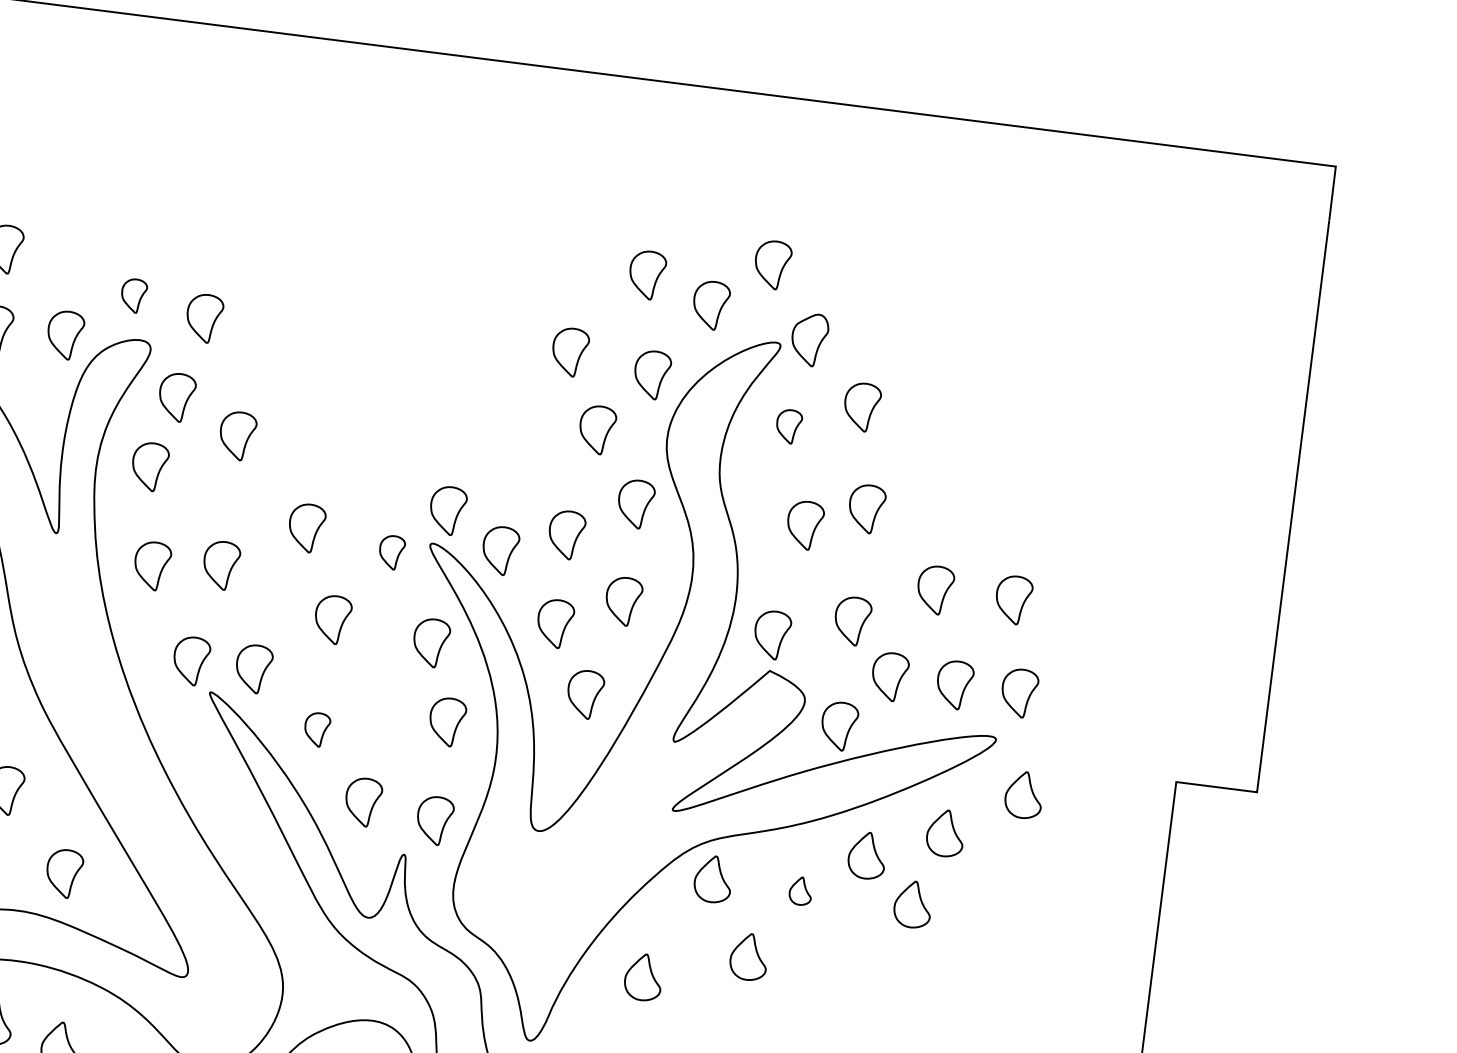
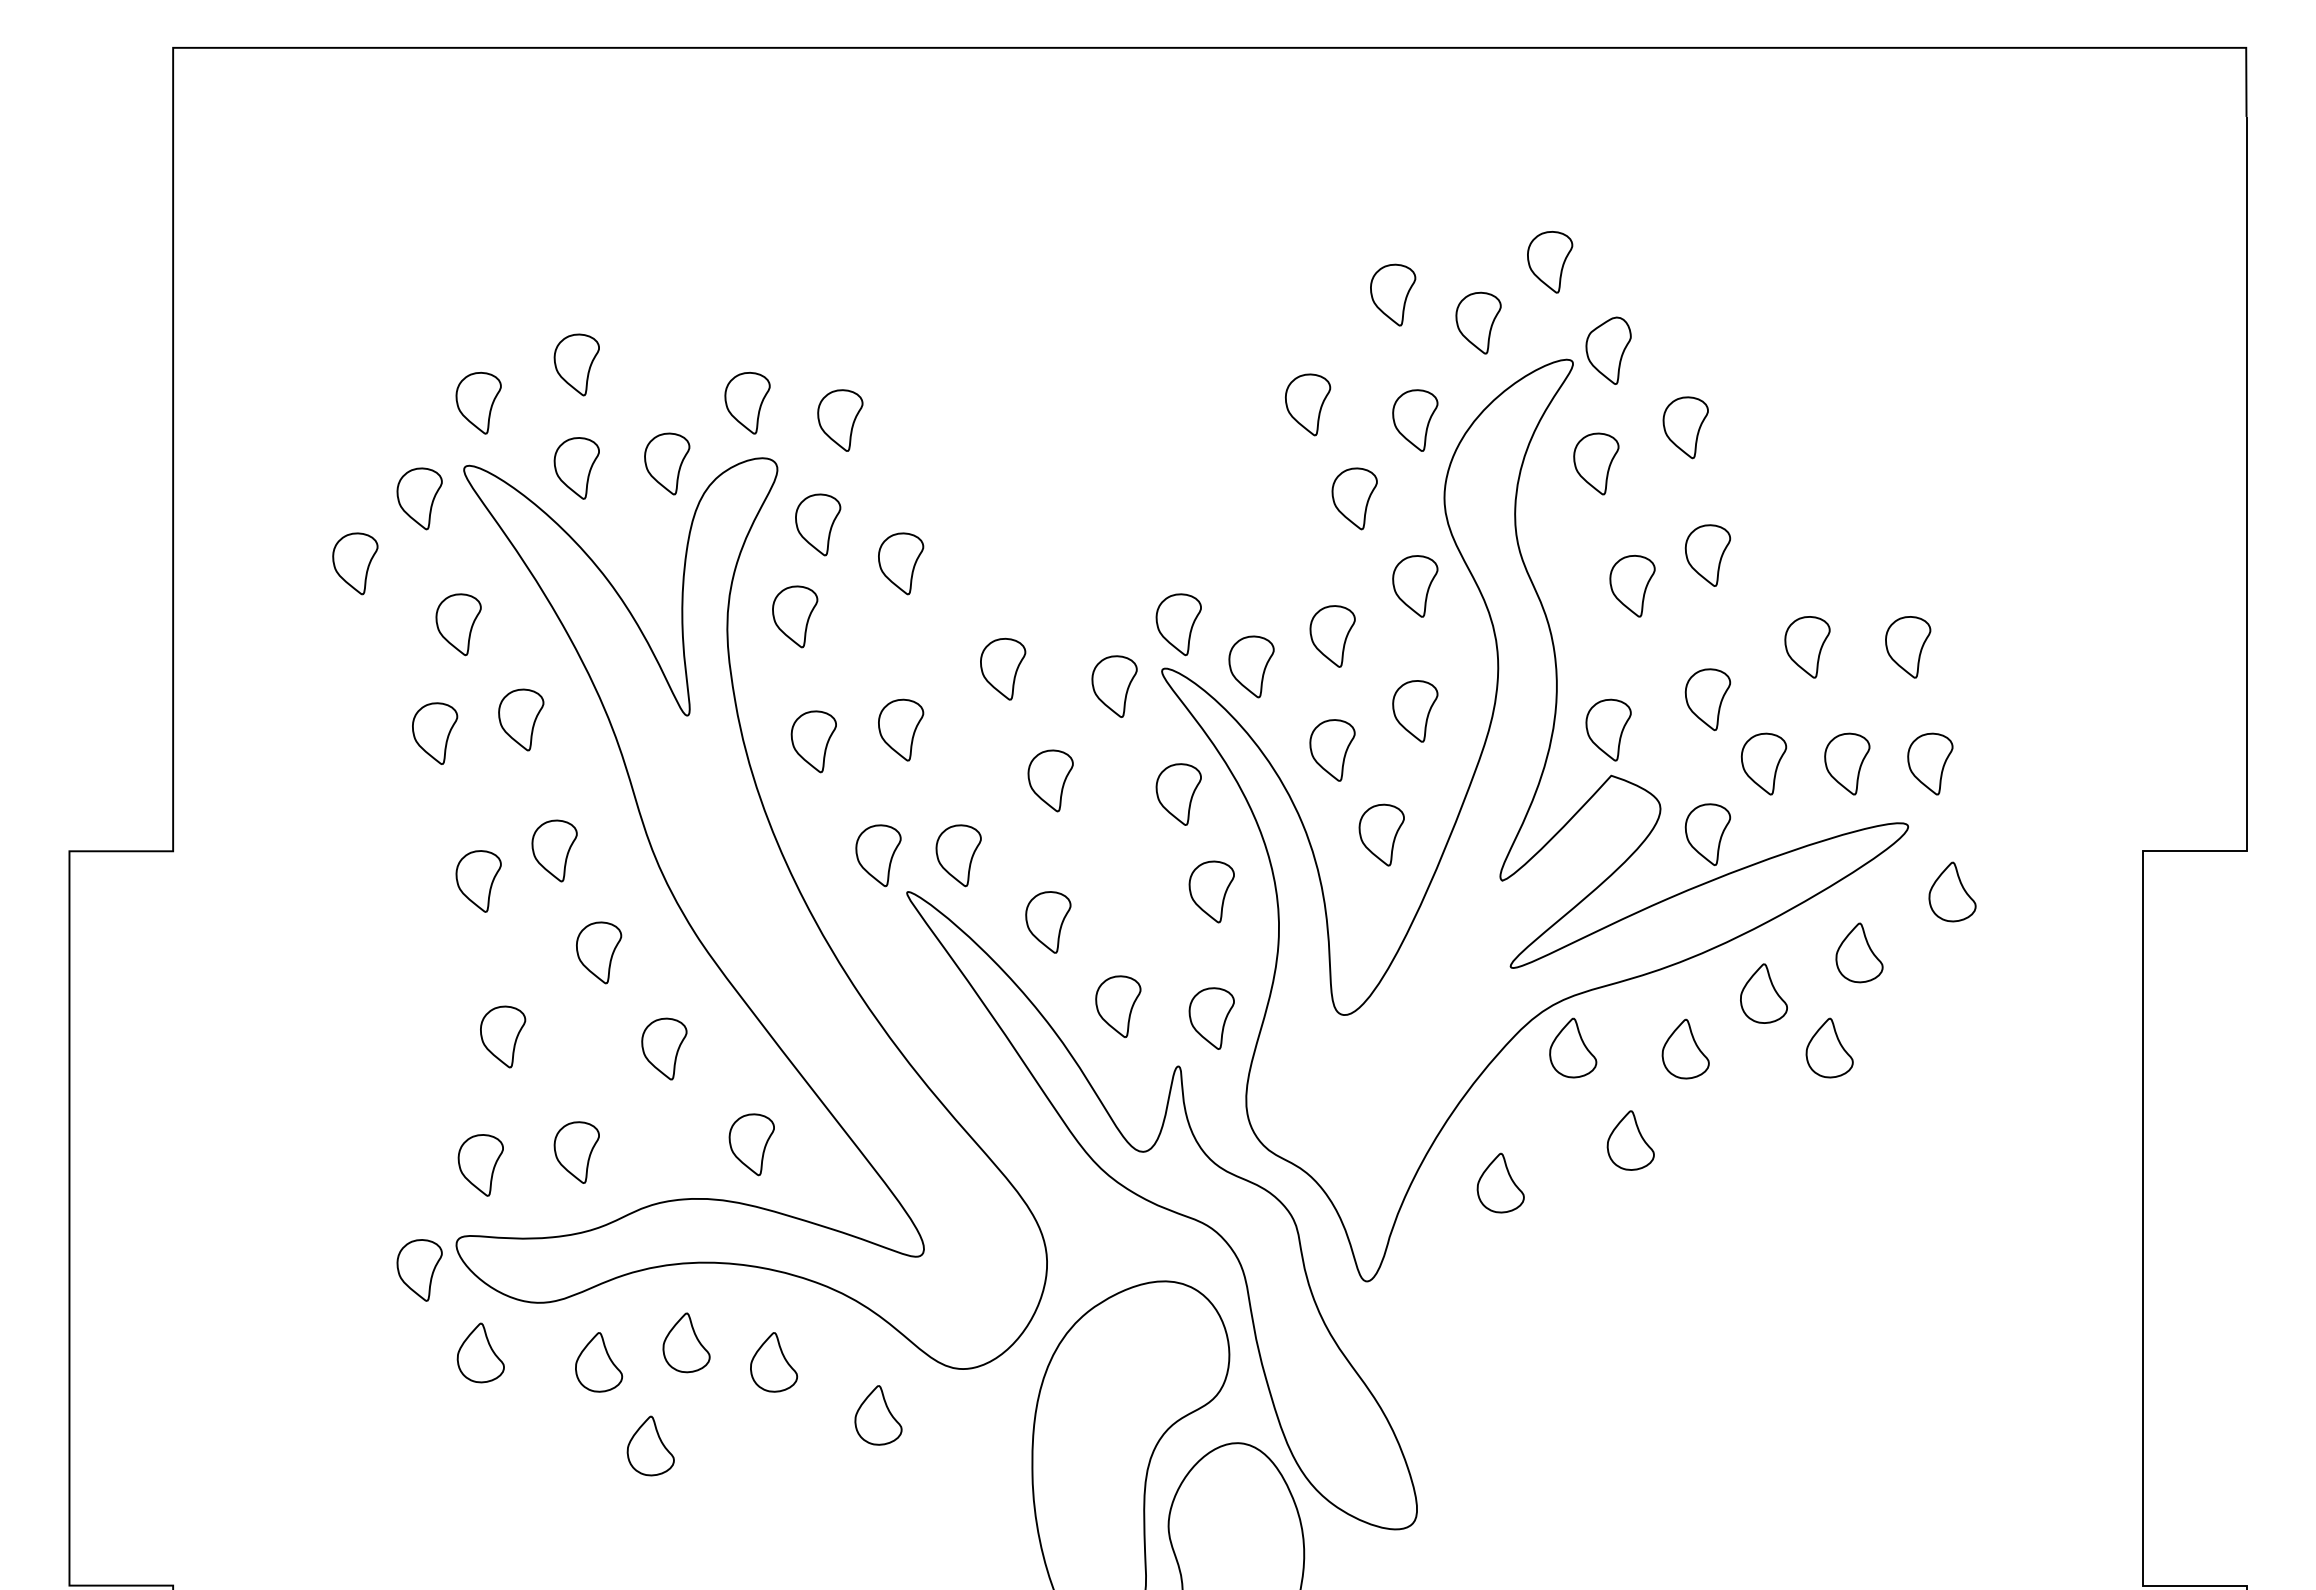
part: (133, 296) -> (747, 403), size x1.43
part: (789, 426) -> (1596, 463), size x1.43
part: (391, 552) -> (1114, 686), size x1.43
part: (317, 729) -> (1048, 922), size x1.43
part: (800, 890) -> (1685, 1048), size x1.67

